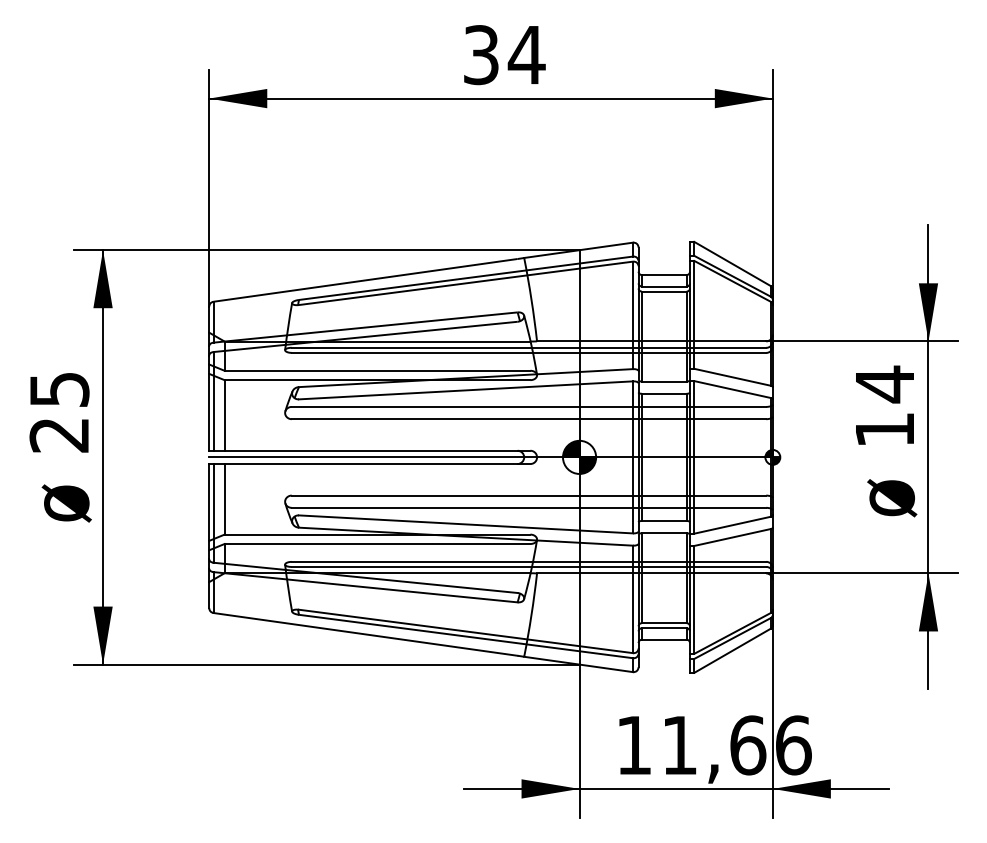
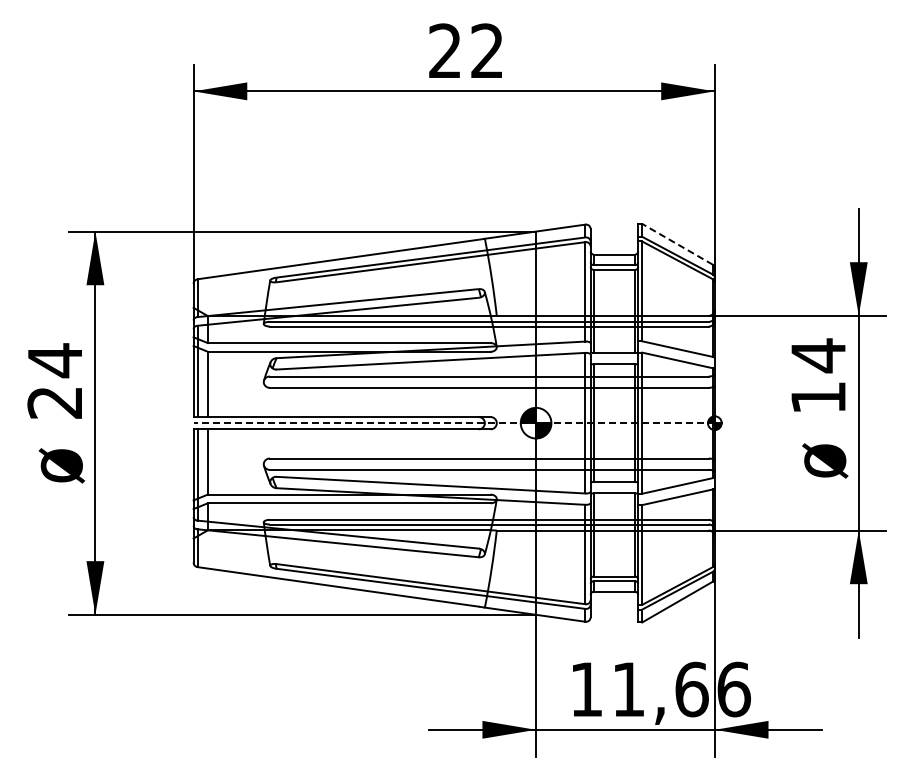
text: (504, 54) -> (466, 50), 34 -> 22
line: (732, 264) -> (677, 244), solid -> dashed
text: (59, 389) -> (55, 360), 25 -> 24
line: (491, 457) -> (454, 423), solid -> dashed

